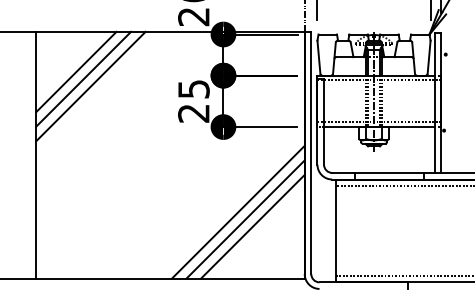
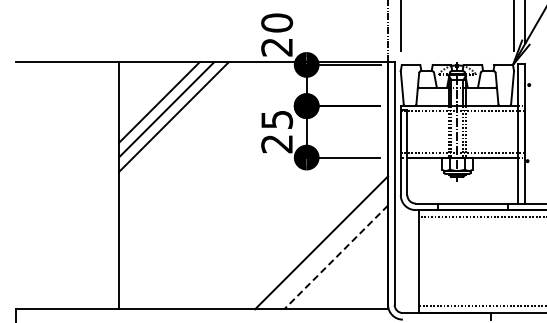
line: (245, 218) -> (328, 249), removed
line: (252, 226) -> (335, 257), solid -> dashed

